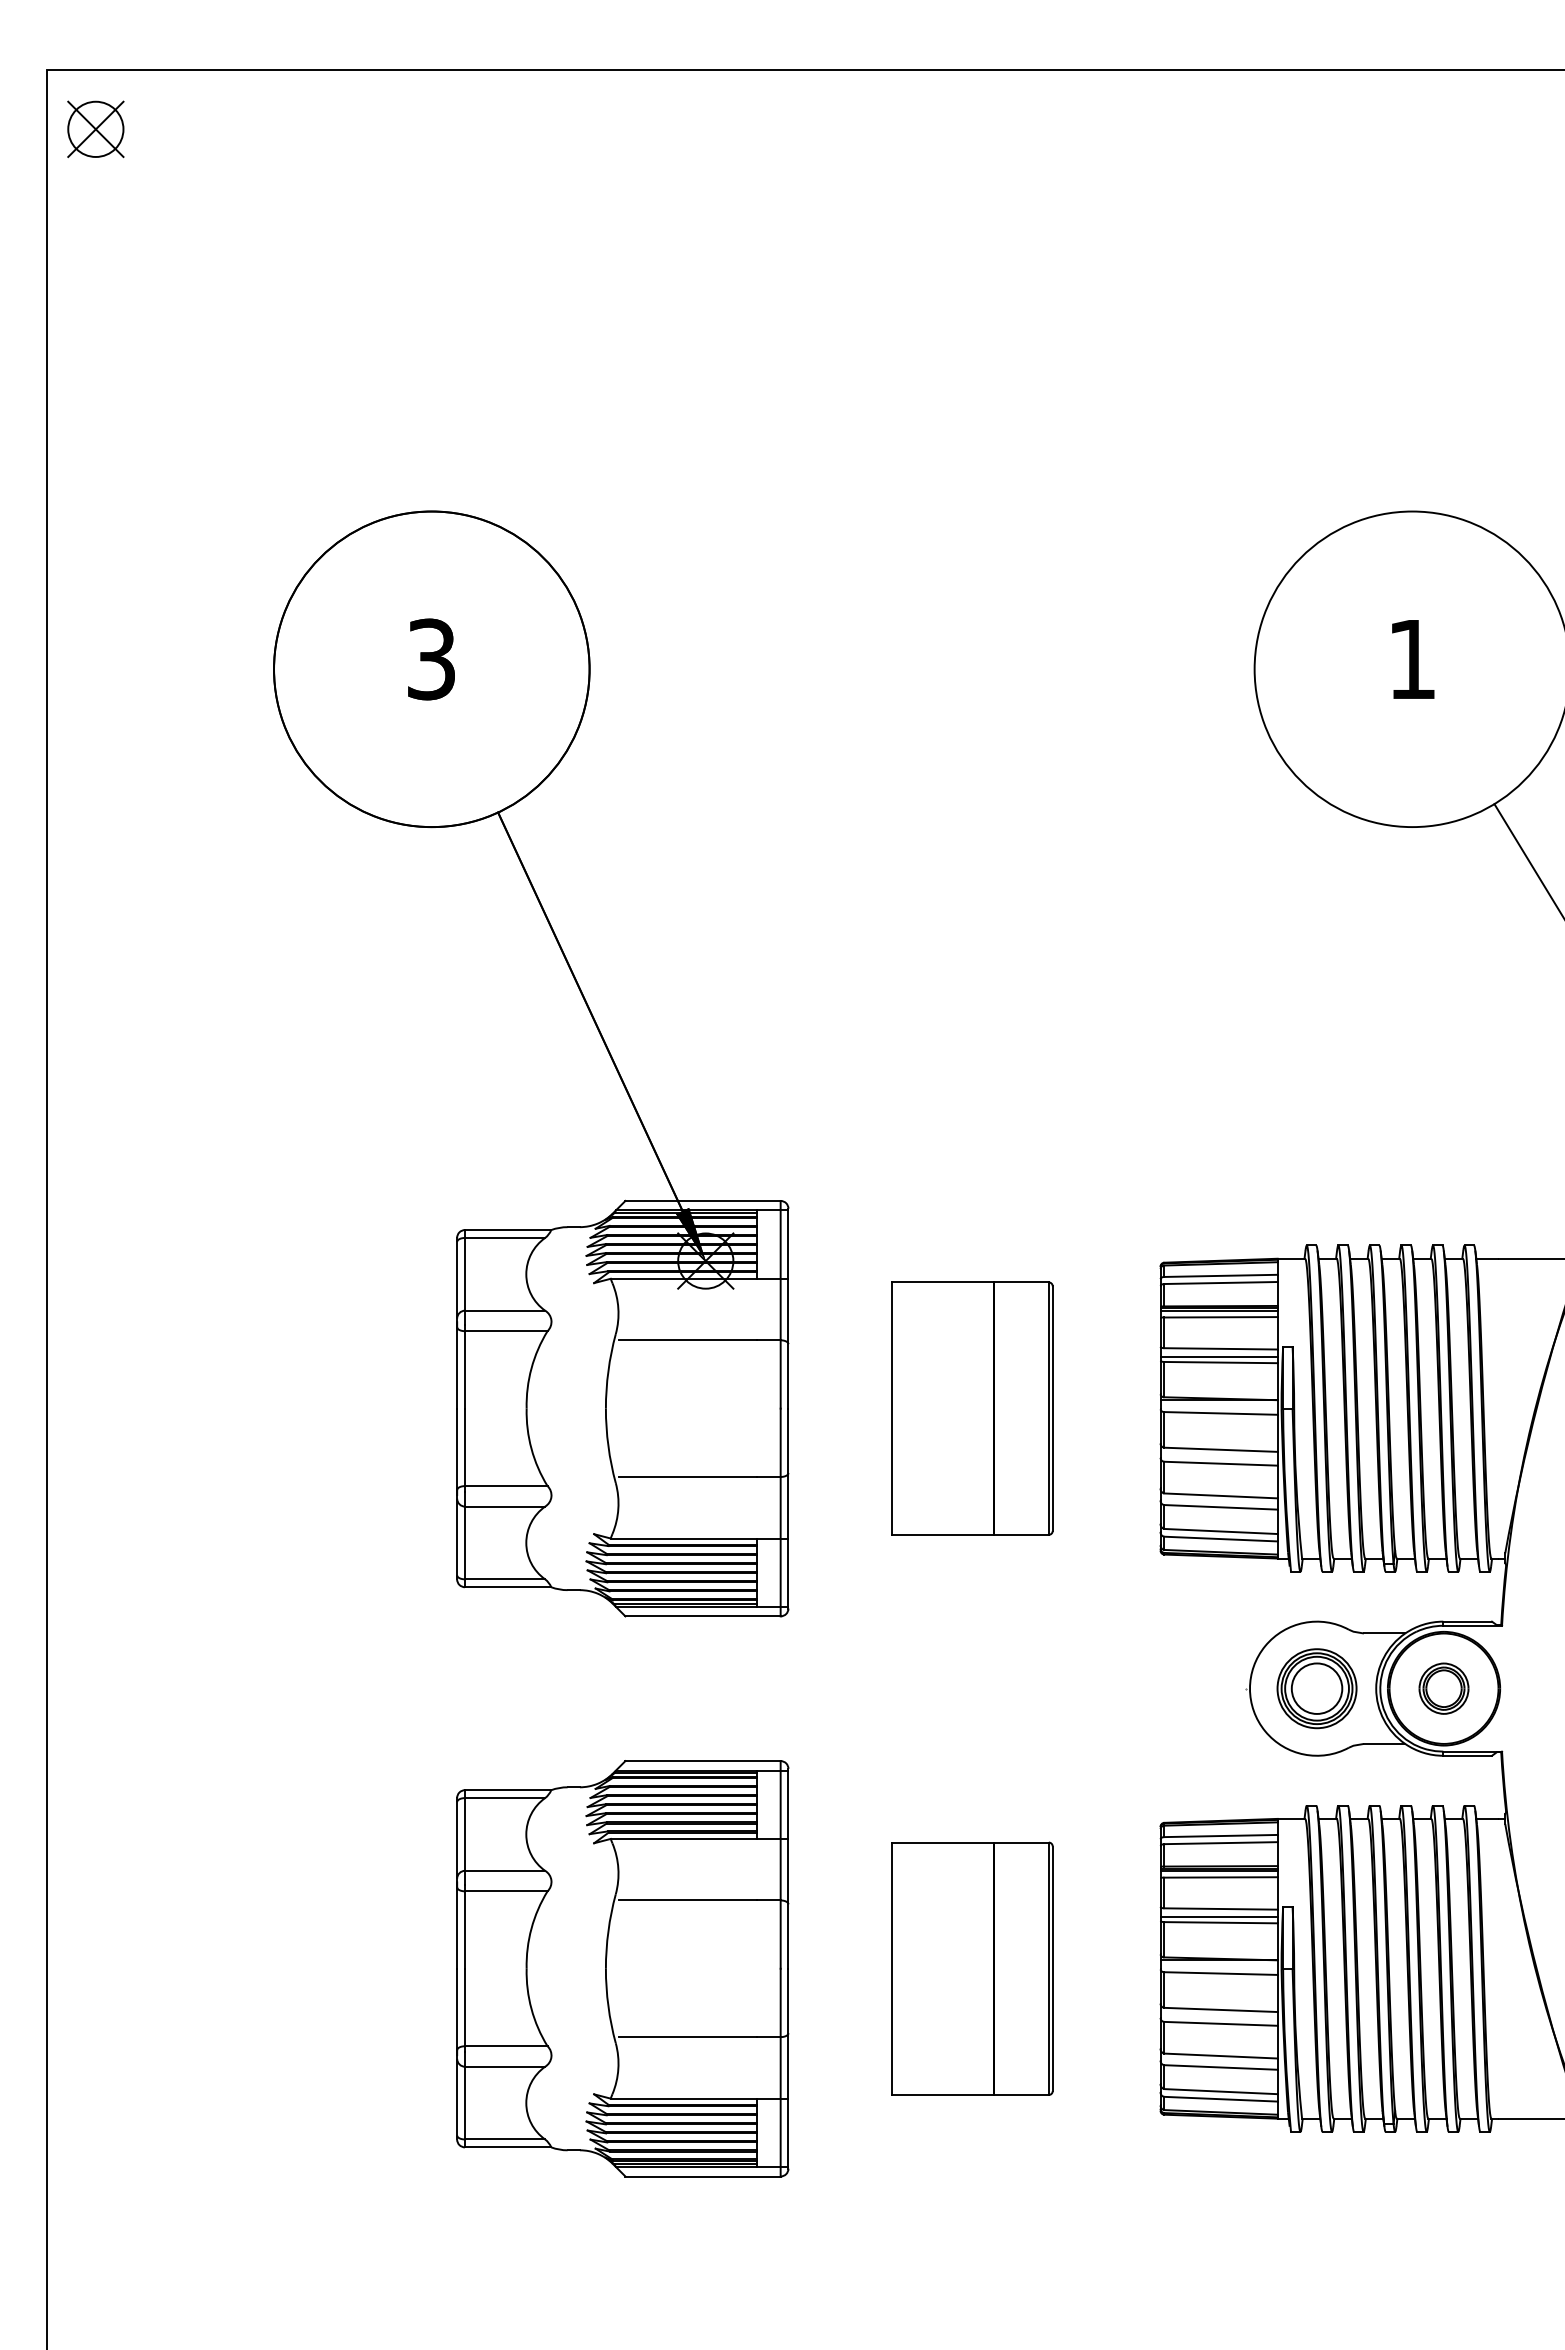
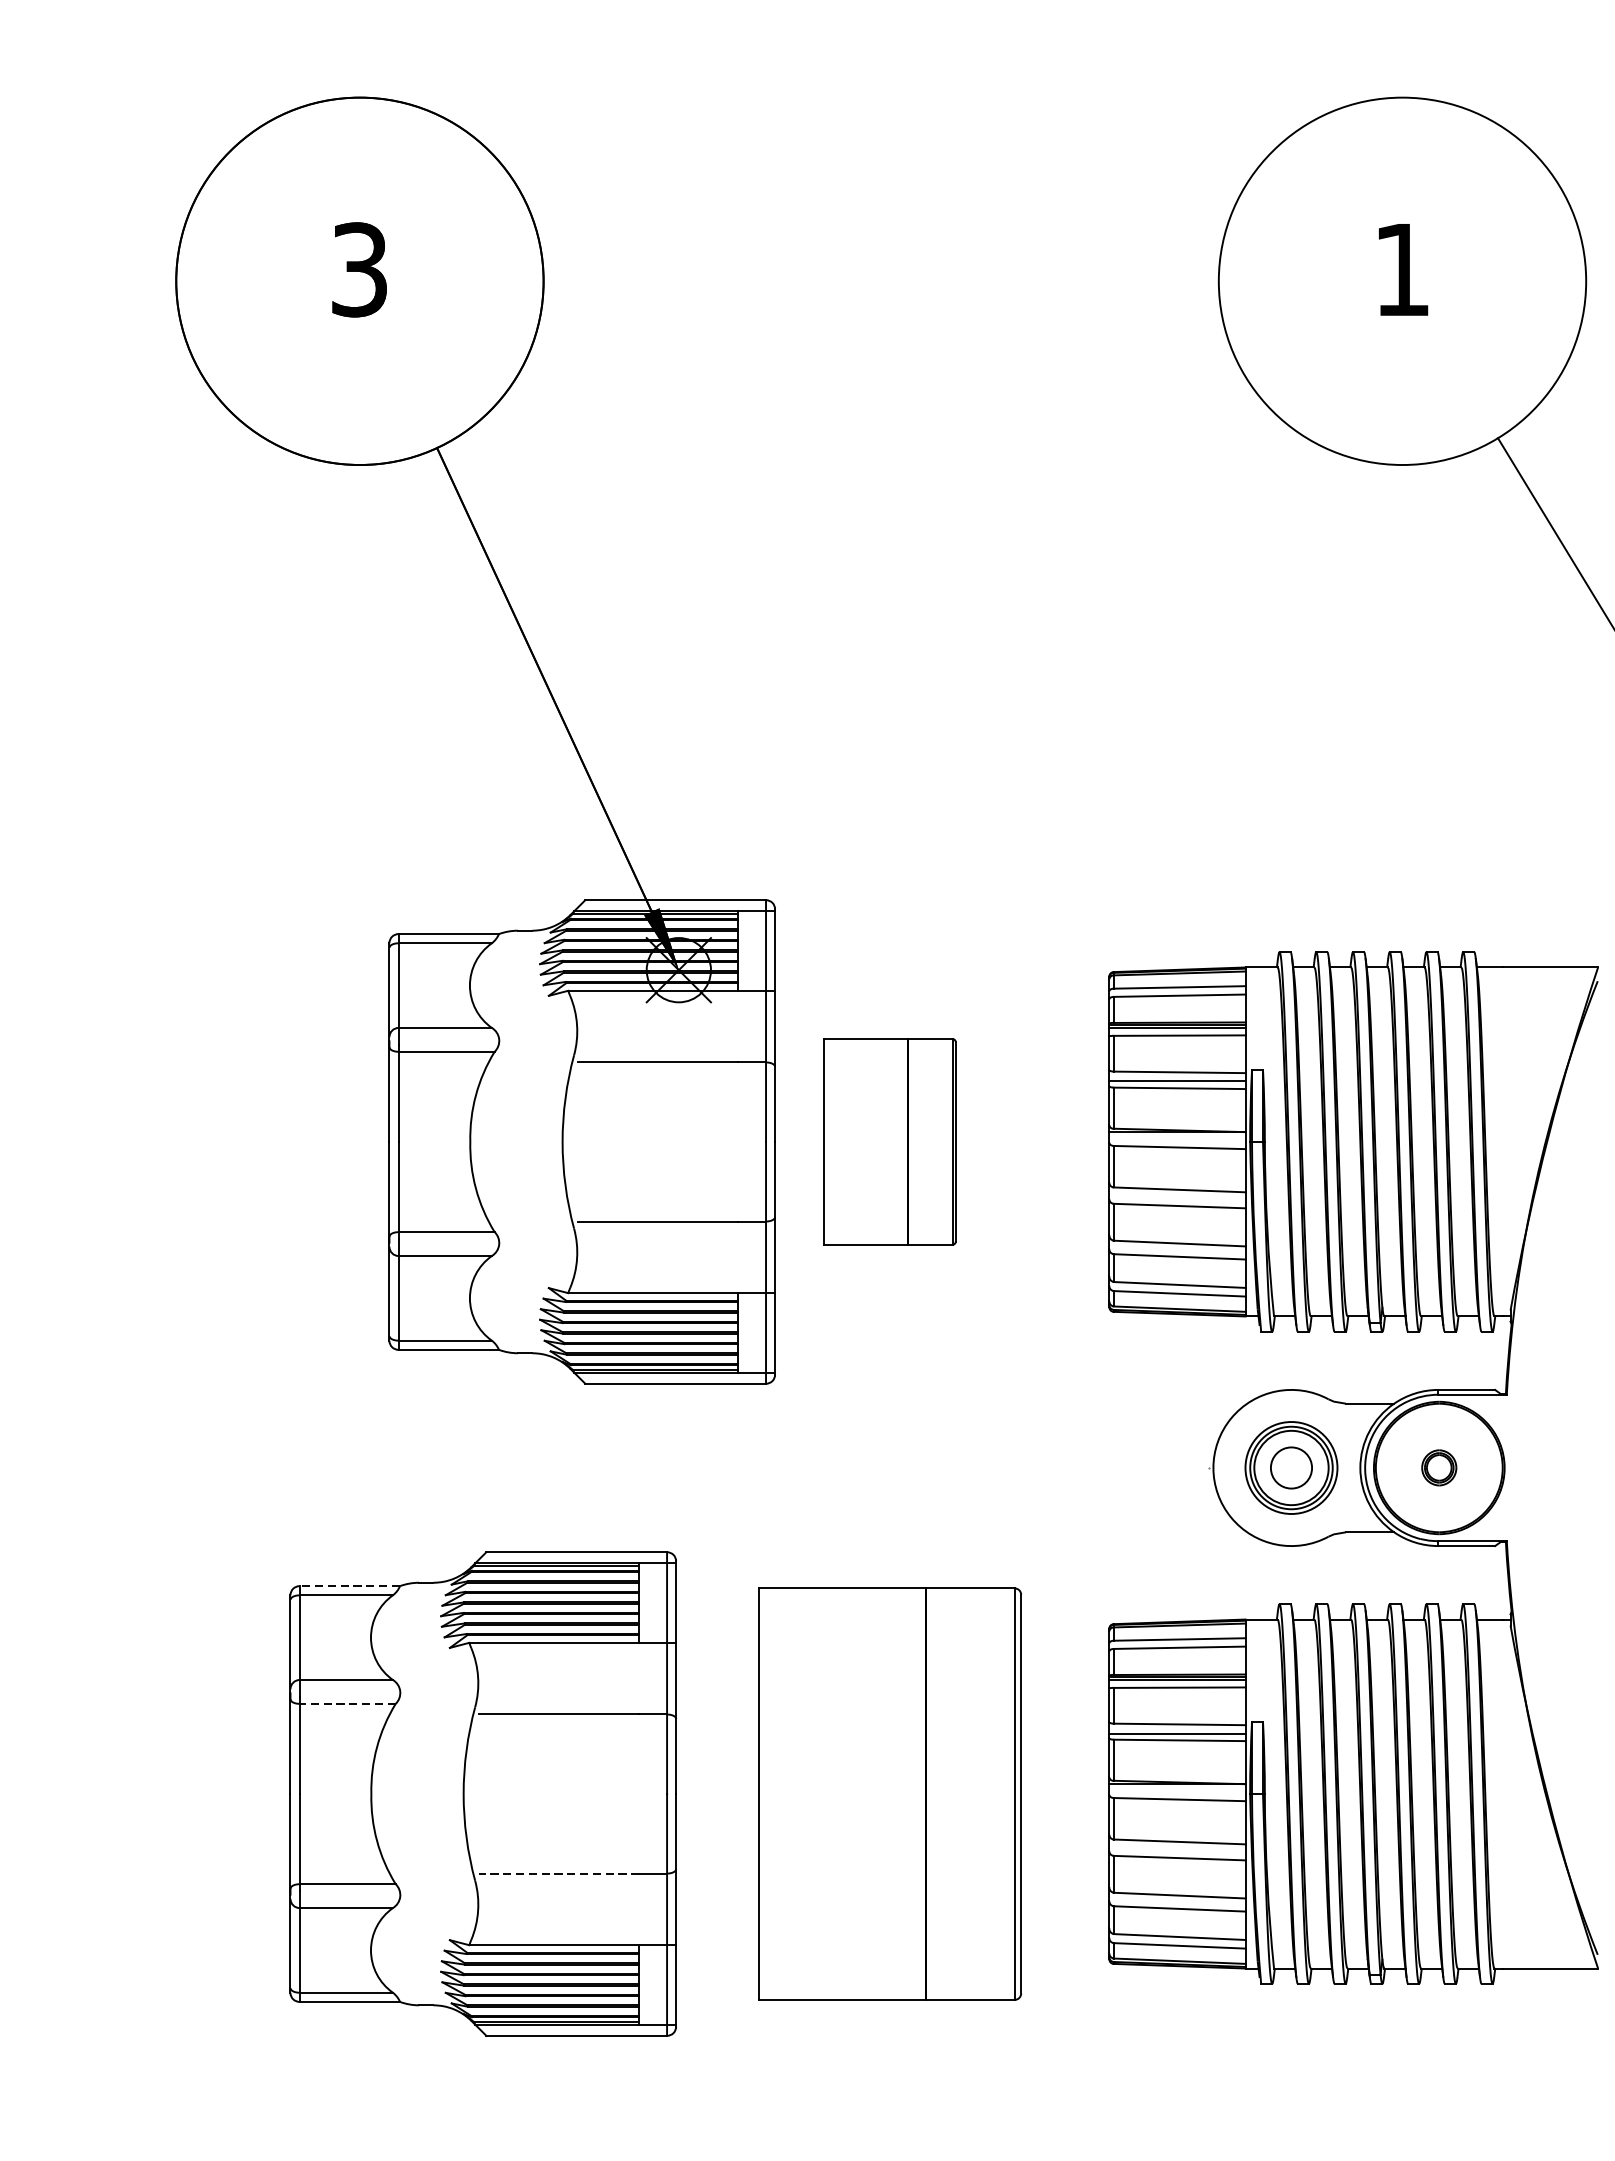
part: (597, 1030) -> (552, 701), moved
part: (972, 1408) -> (890, 1141), size x0.7
circle: (1316, 1688) -> (1290, 1467), size x0.7
part: (1443, 1688) -> (1438, 1467), size x0.6
line: (507, 1790) -> (349, 1586), solid -> dashed
line: (505, 1891) -> (346, 1704), solid -> dashed
part: (972, 1968) -> (890, 1793), size x1.4
line: (688, 2037) -> (559, 1874), solid -> dashed

